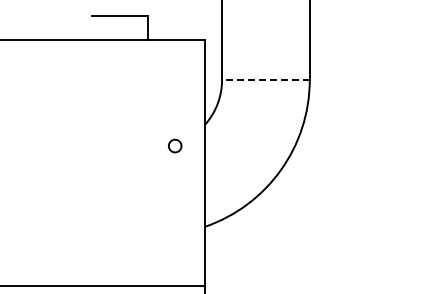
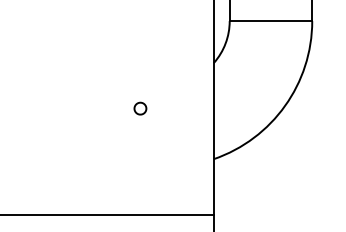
line: (265, 80) -> (270, 21), dashed -> solid
part: (175, 145) -> (140, 108), moved

